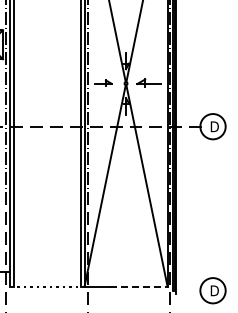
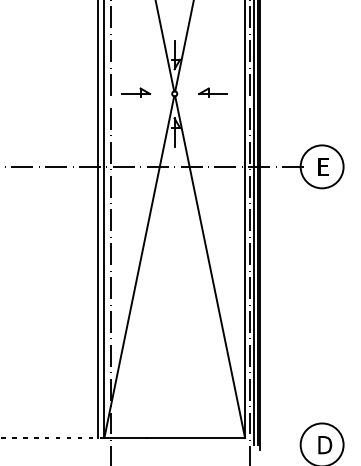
part: (148, 82) -> (212, 91), size x0.71
text: (214, 126) -> (324, 166), D -> E
line: (138, 286) -> (195, 437), dashed -> solid

